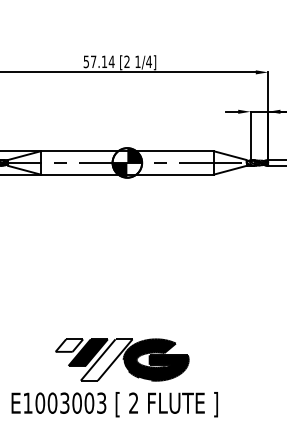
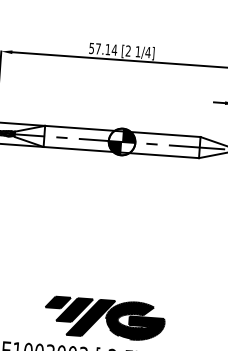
fill: (69, 345) -> (58, 302), added
fill: (106, 359) -> (90, 317), added

